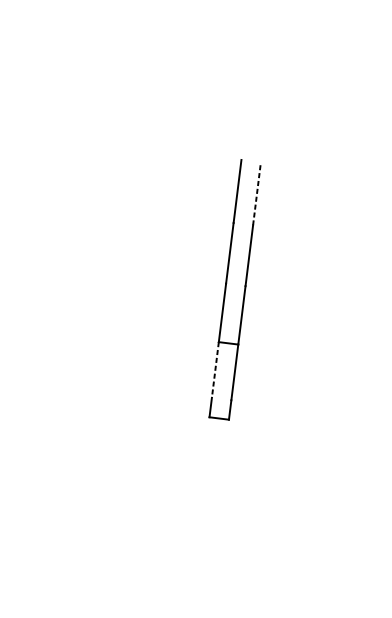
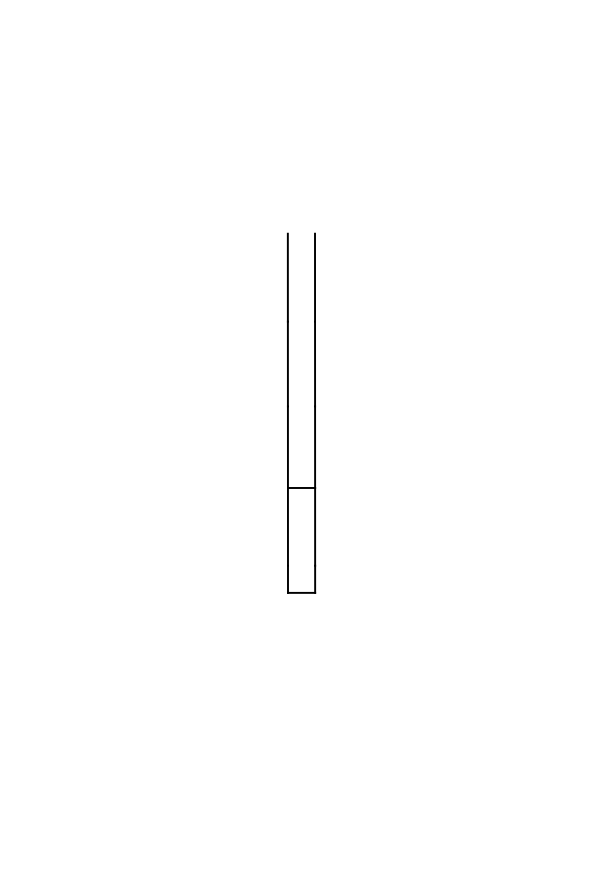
line: (257, 193) -> (315, 277), dashed -> solid
line: (215, 369) -> (287, 526), dashed -> solid

